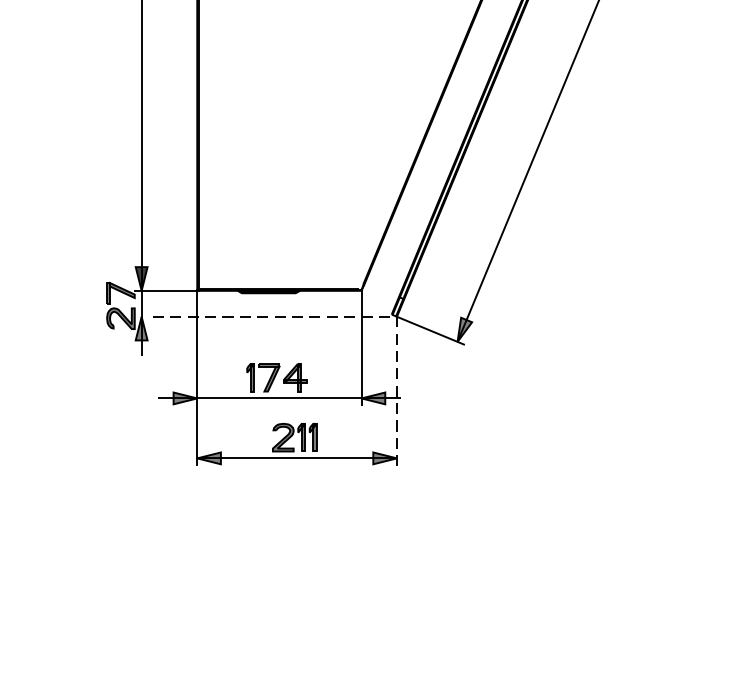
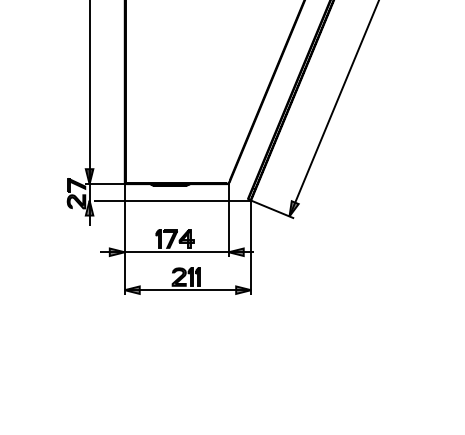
line: (348, 316) -> (220, 200), dashed -> solid

